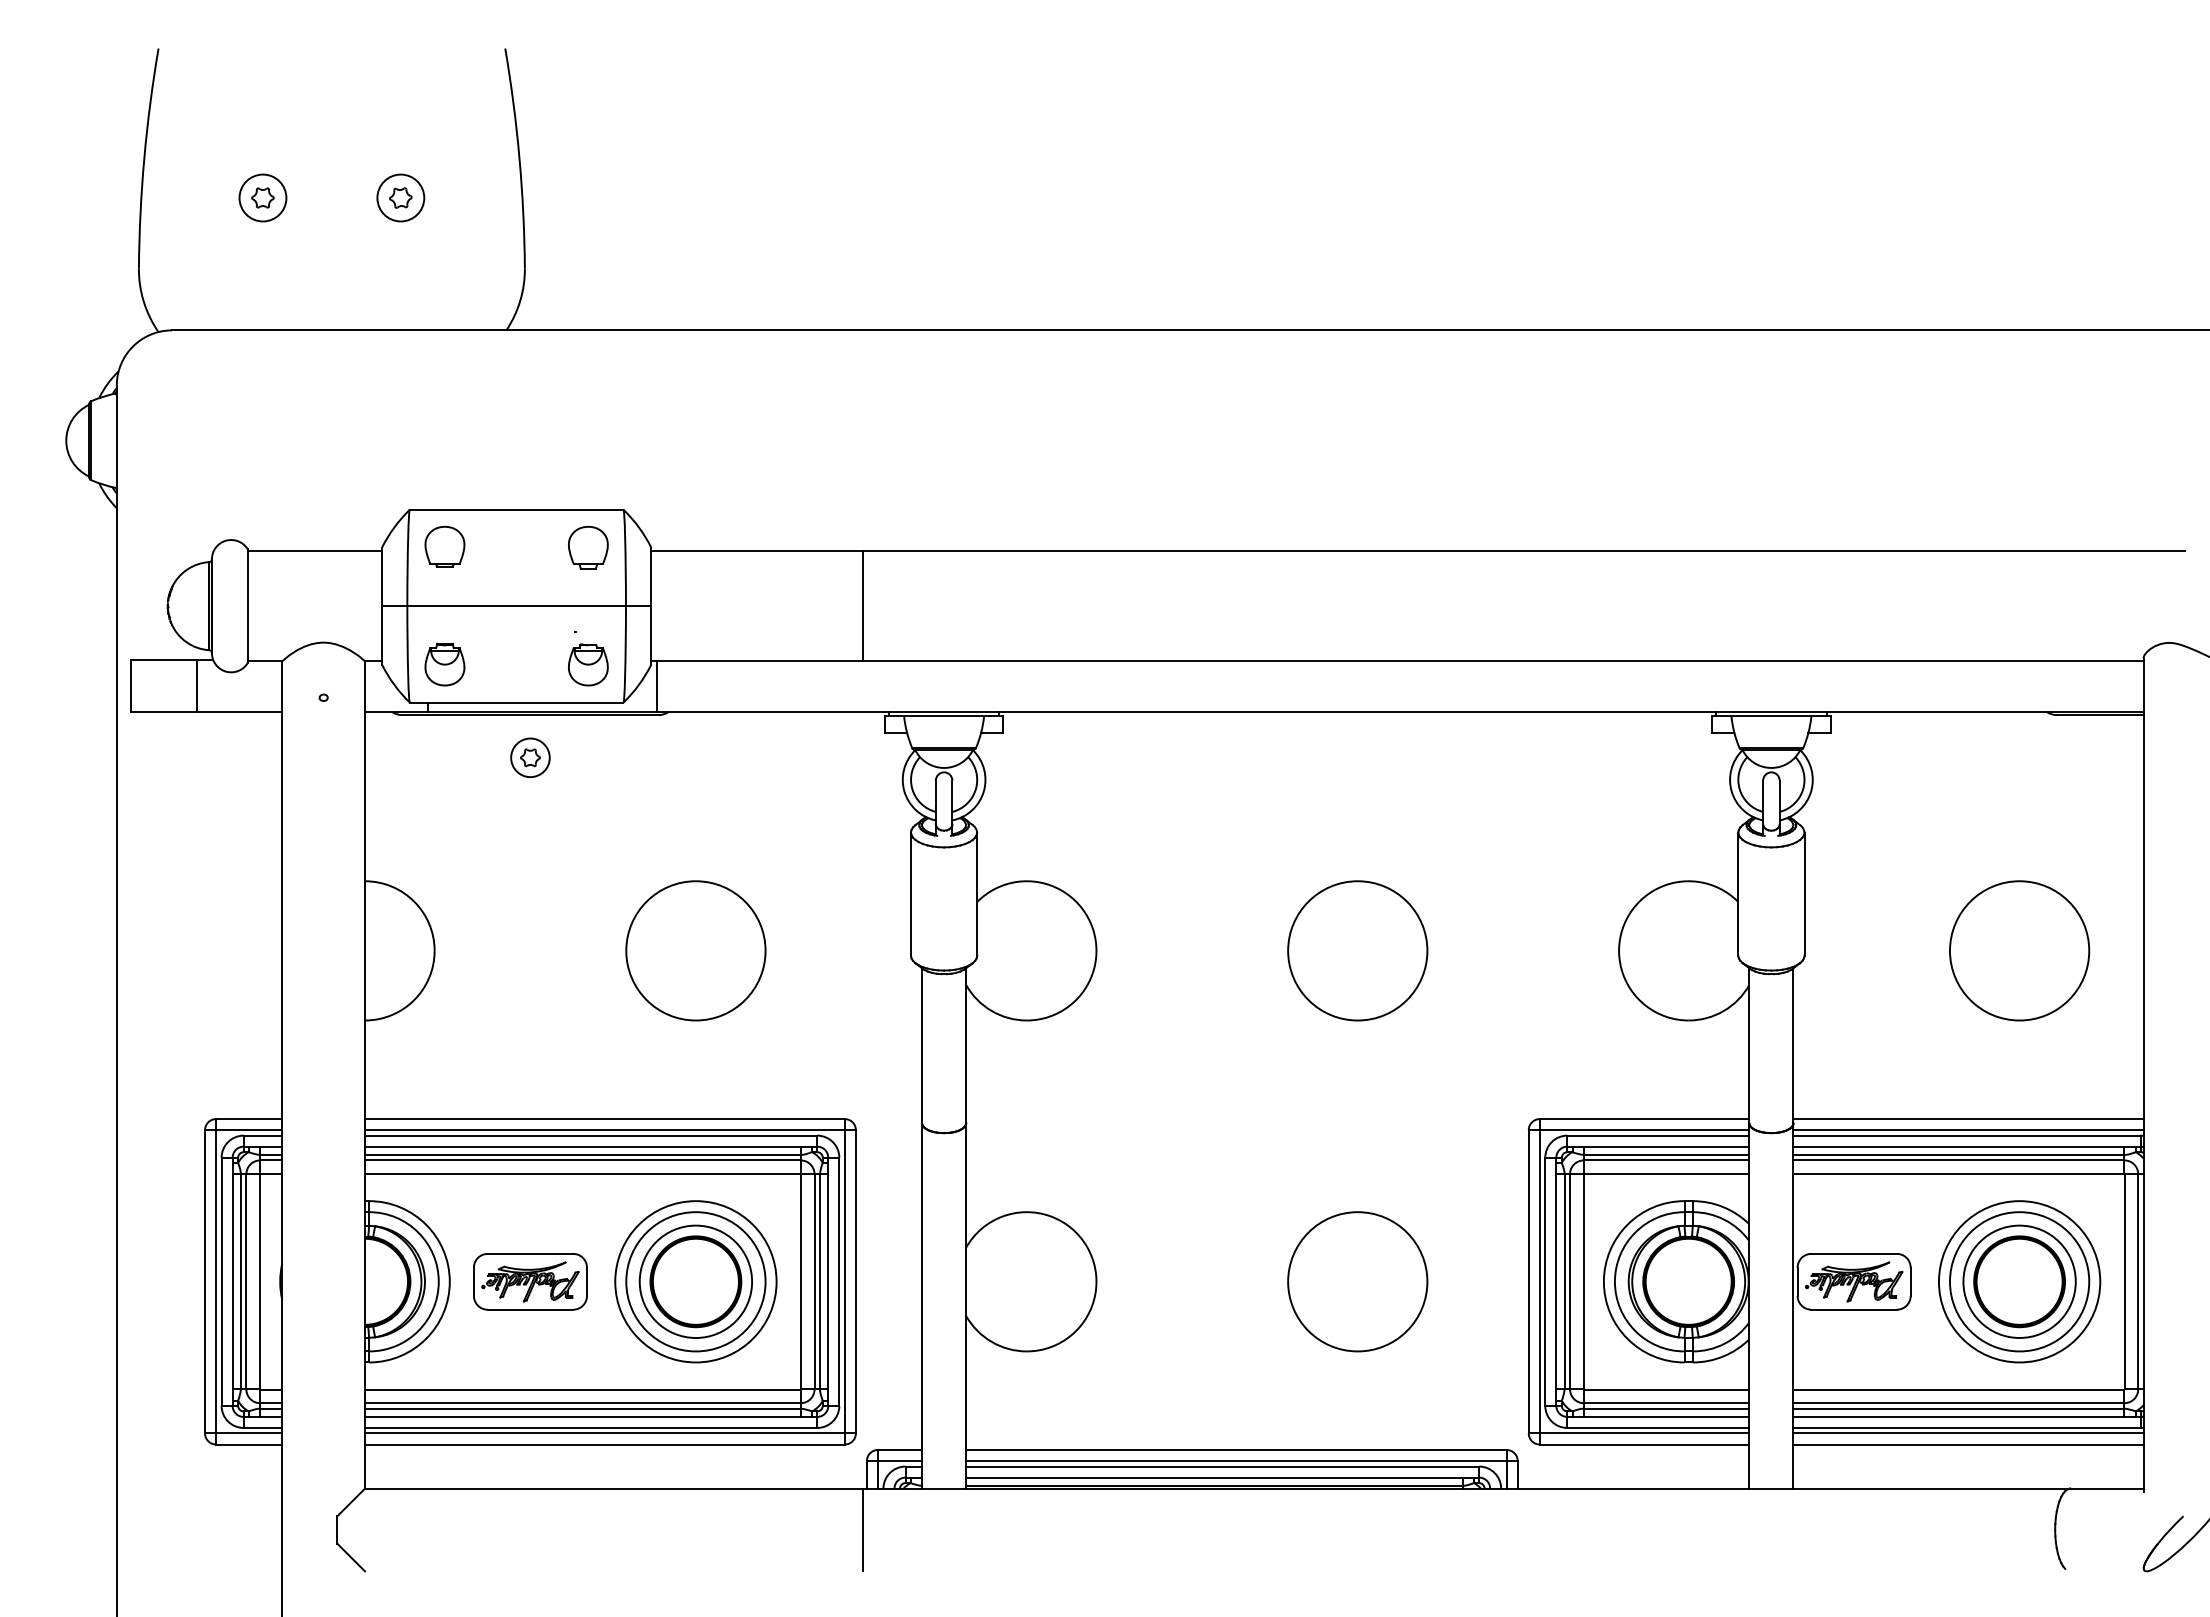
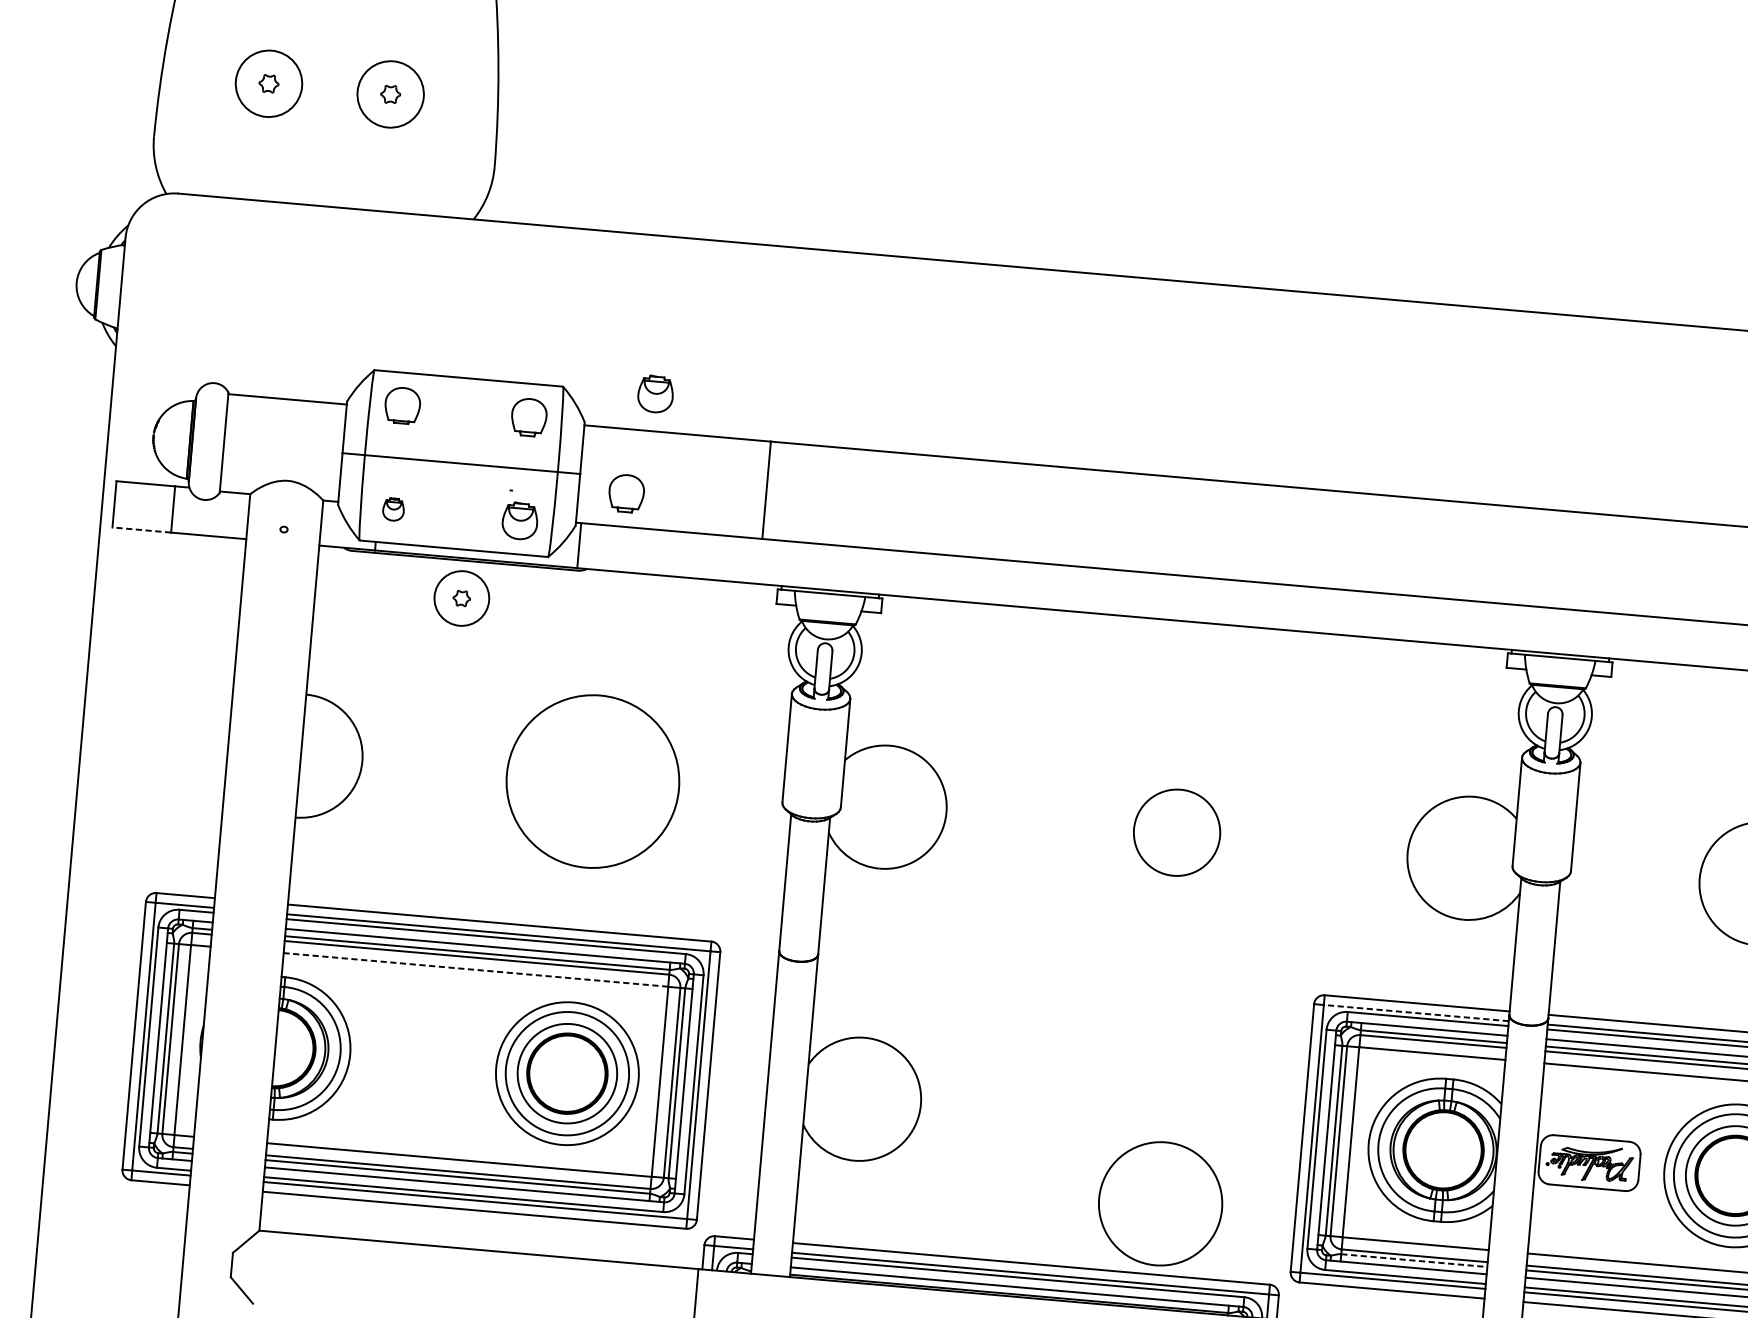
circle: (262, 197) -> (268, 83), size x1.6
circle: (400, 197) -> (390, 93), size x1.6
part: (728, 508) -> (655, 393), added
part: (705, 623) -> (626, 493), added
part: (444, 664) -> (393, 509), size x0.6
line: (163, 712) -> (141, 530), solid -> dashed
circle: (530, 757) -> (461, 598), size x1.6
circle: (695, 950) -> (592, 781), size x1.4
circle: (1357, 950) -> (1176, 832), size x0.7
line: (1644, 1130) -> (1416, 1013), solid -> dashed
line: (582, 1174) -> (475, 970), solid -> dashed
part: (530, 1281) -> (421, 1060), removed
circle: (1357, 1281) -> (1160, 1203), moved
line: (1666, 1408) -> (1414, 1260), solid -> dashed

